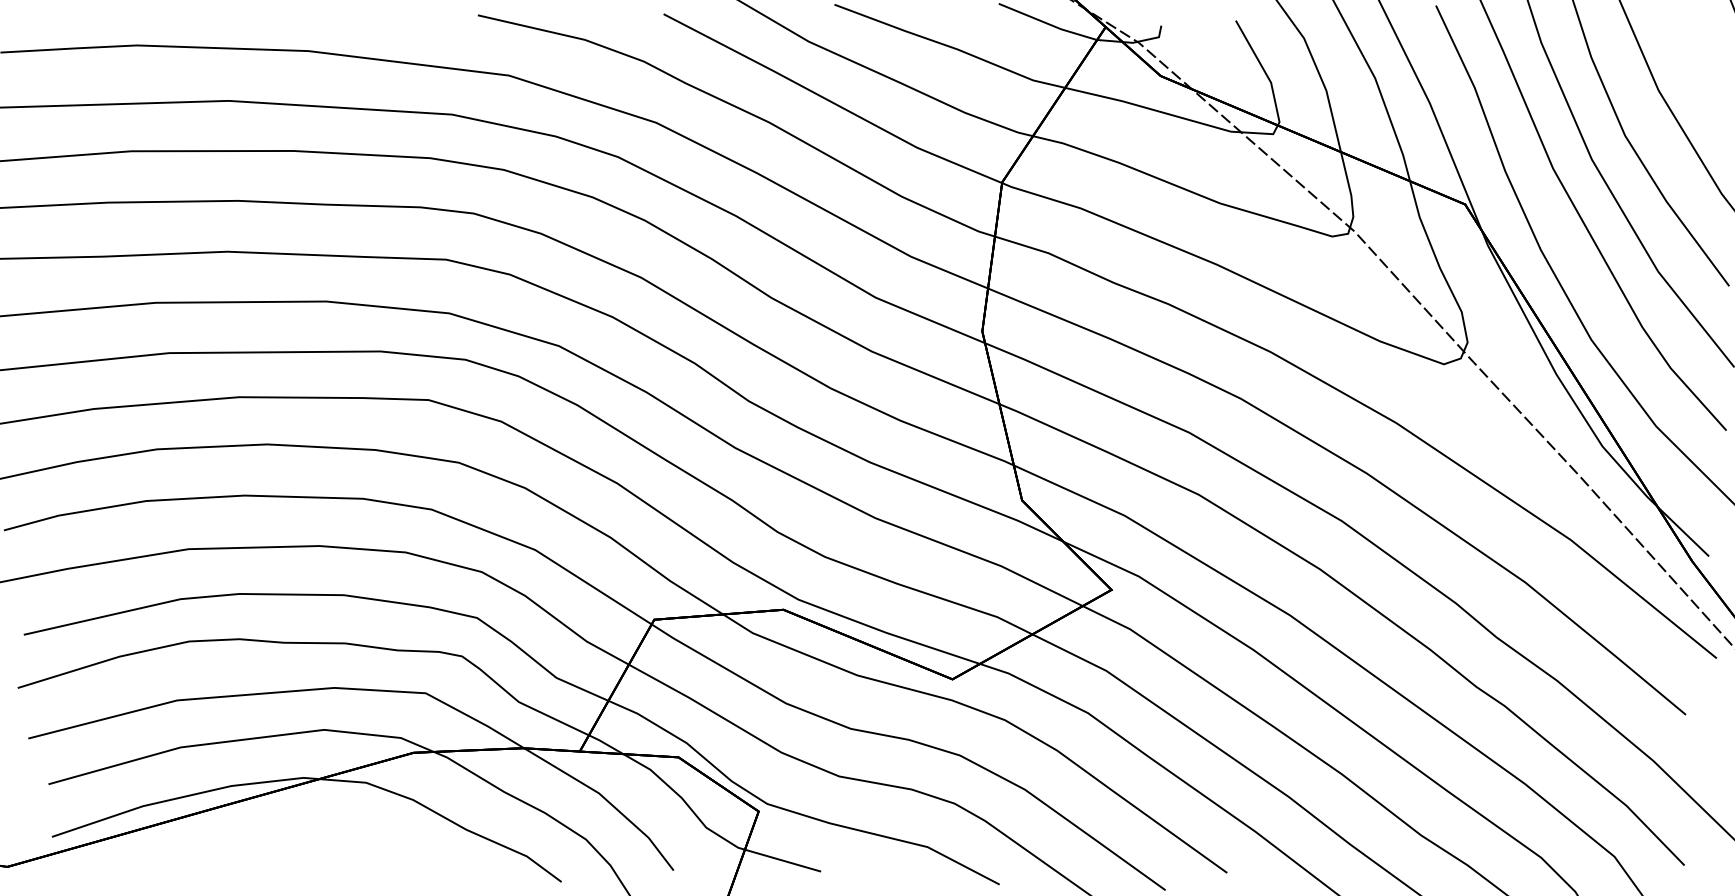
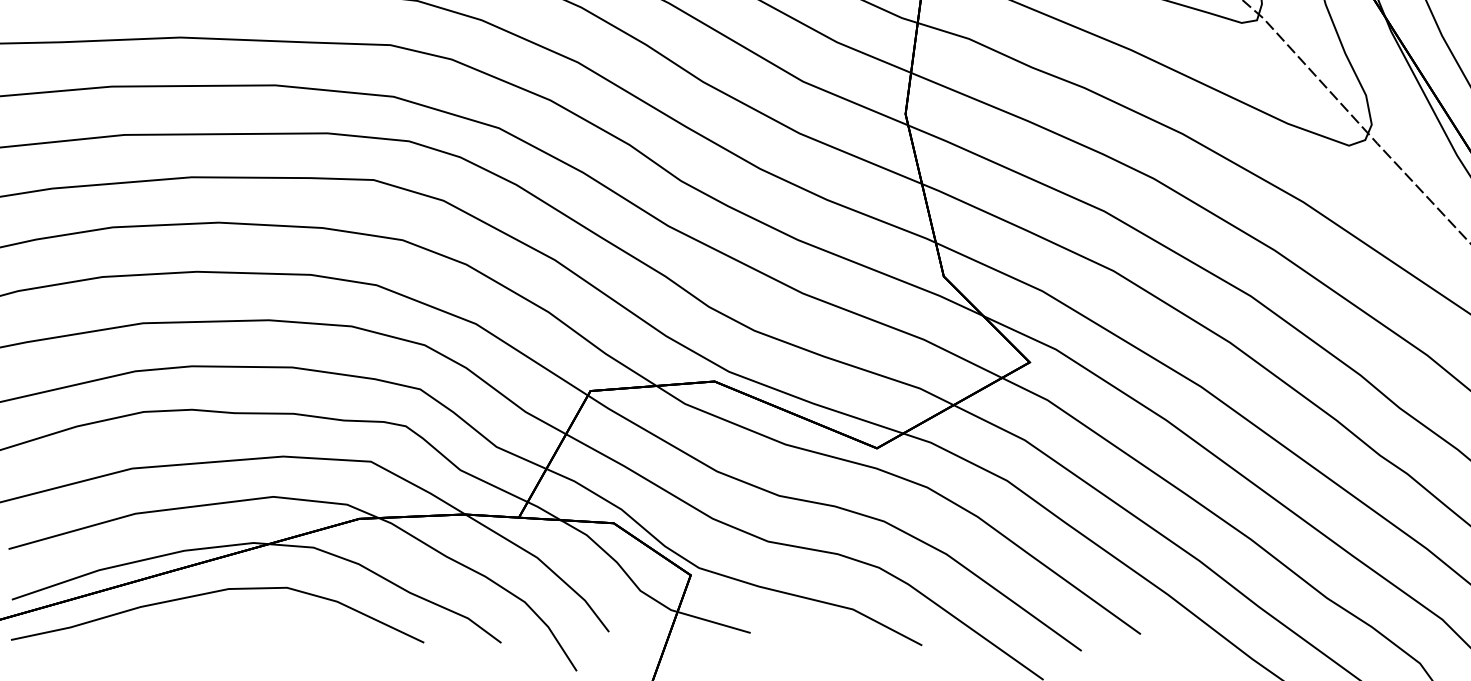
curve: (260, 830) -> (212, 593), added

